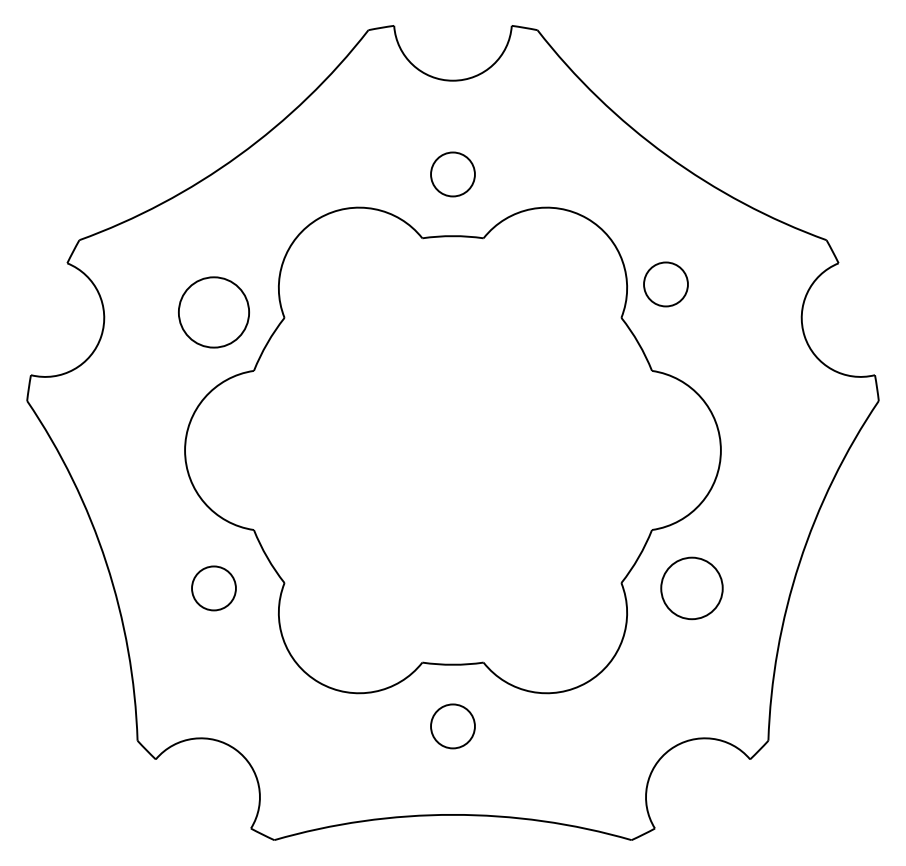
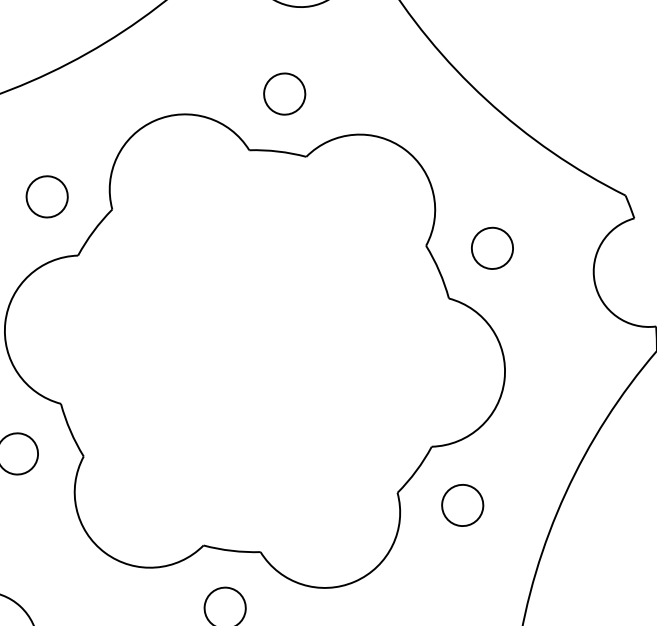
circle: (665, 284) -> (491, 248), moved
circle: (213, 312) -> (46, 196), size x0.62
circle: (691, 588) -> (462, 505), size x0.71

